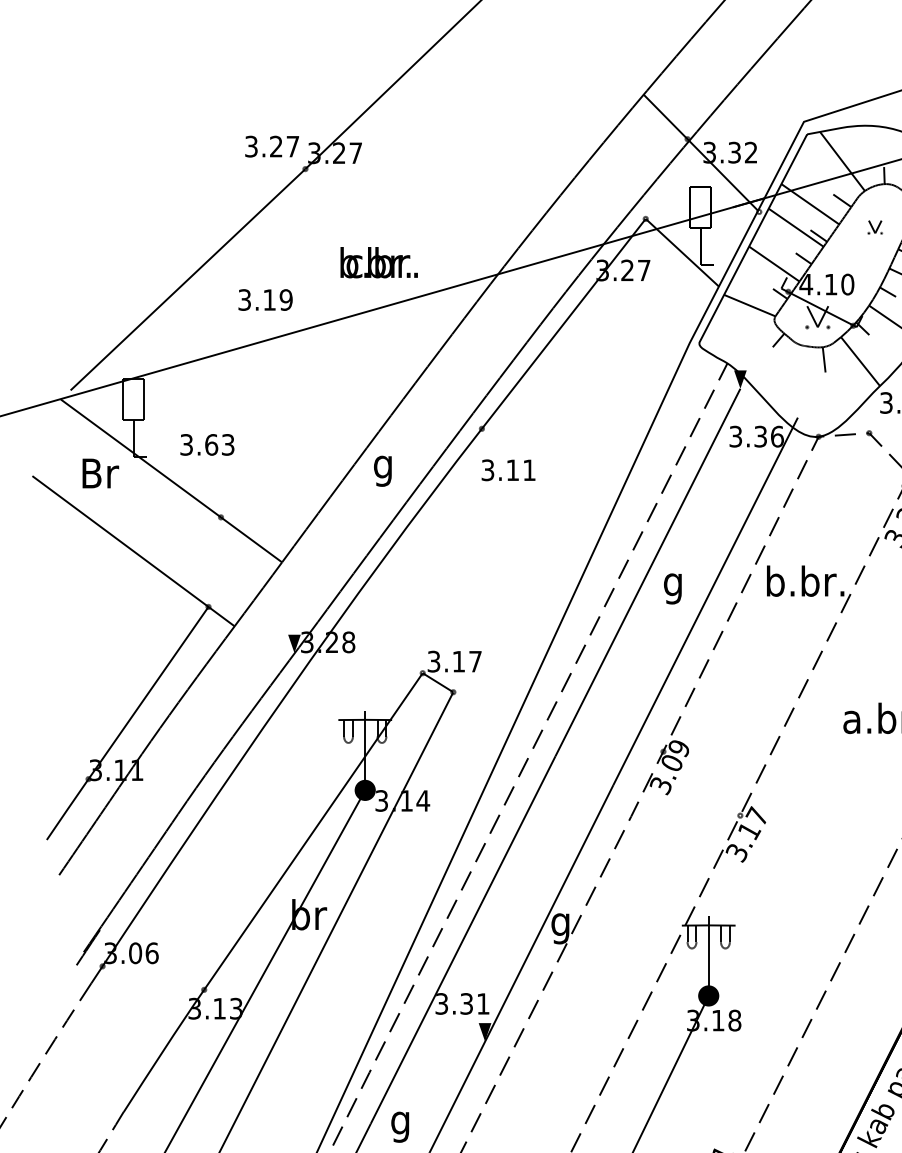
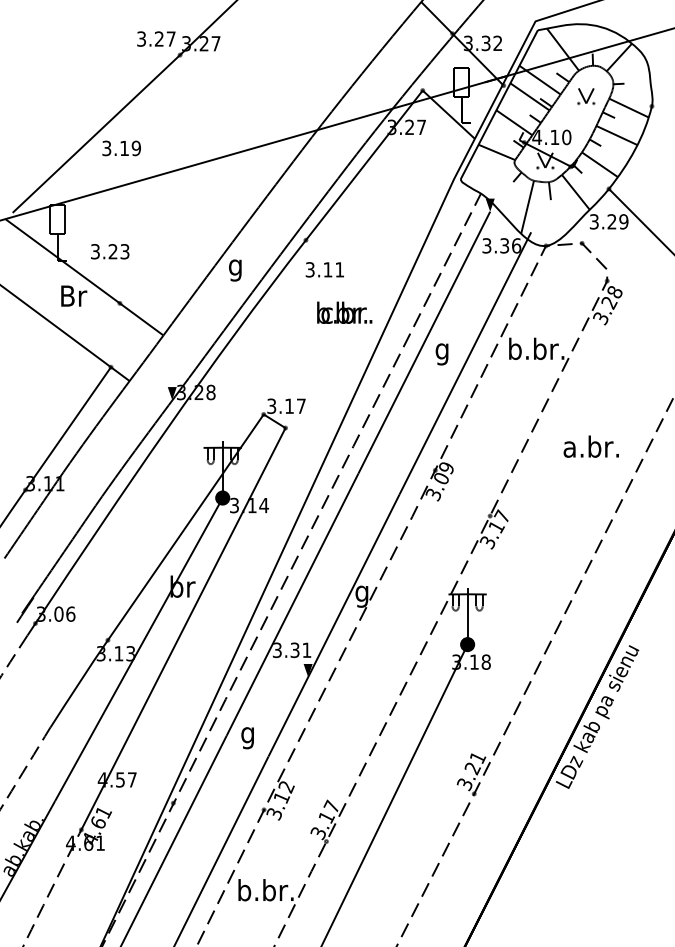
part: (875, 227) -> (586, 96), size x1.67
text: (378, 262) -> (344, 312), moved
text: (265, 300) -> (121, 148), moved
line: (792, 381) -> (527, 206), added
text: (210, 444) -> (112, 251), 3.63 -> 3.23
text: (101, 472) -> (74, 295), moved

